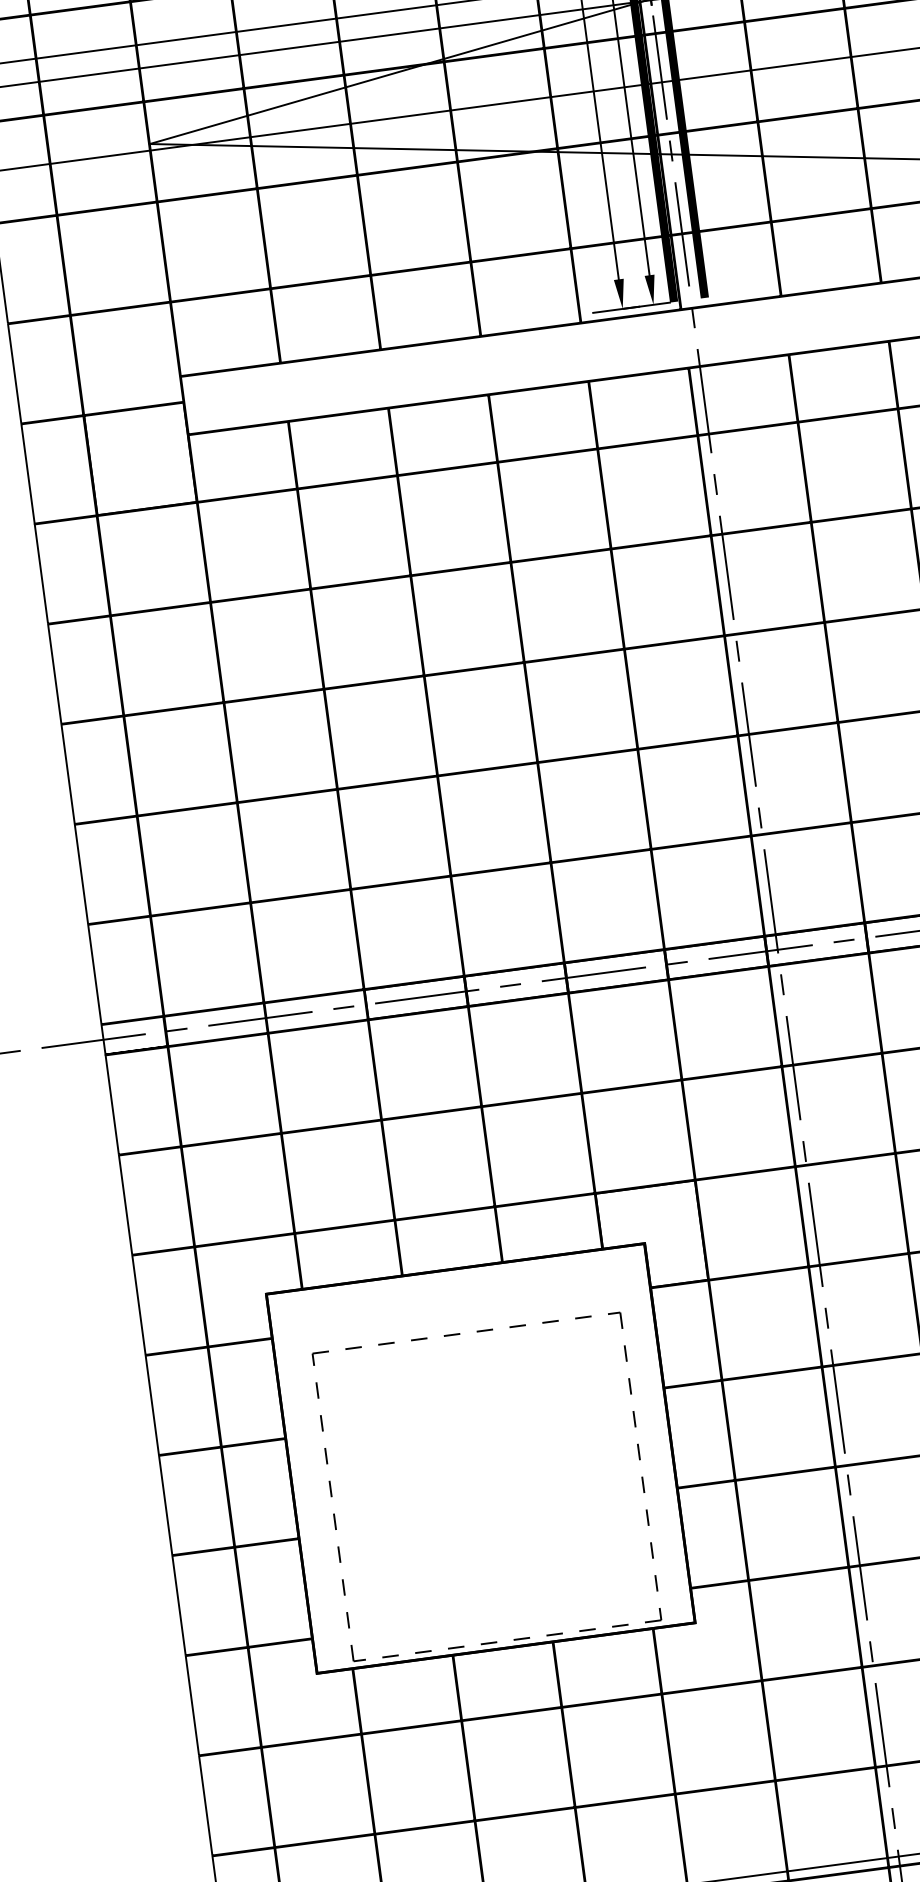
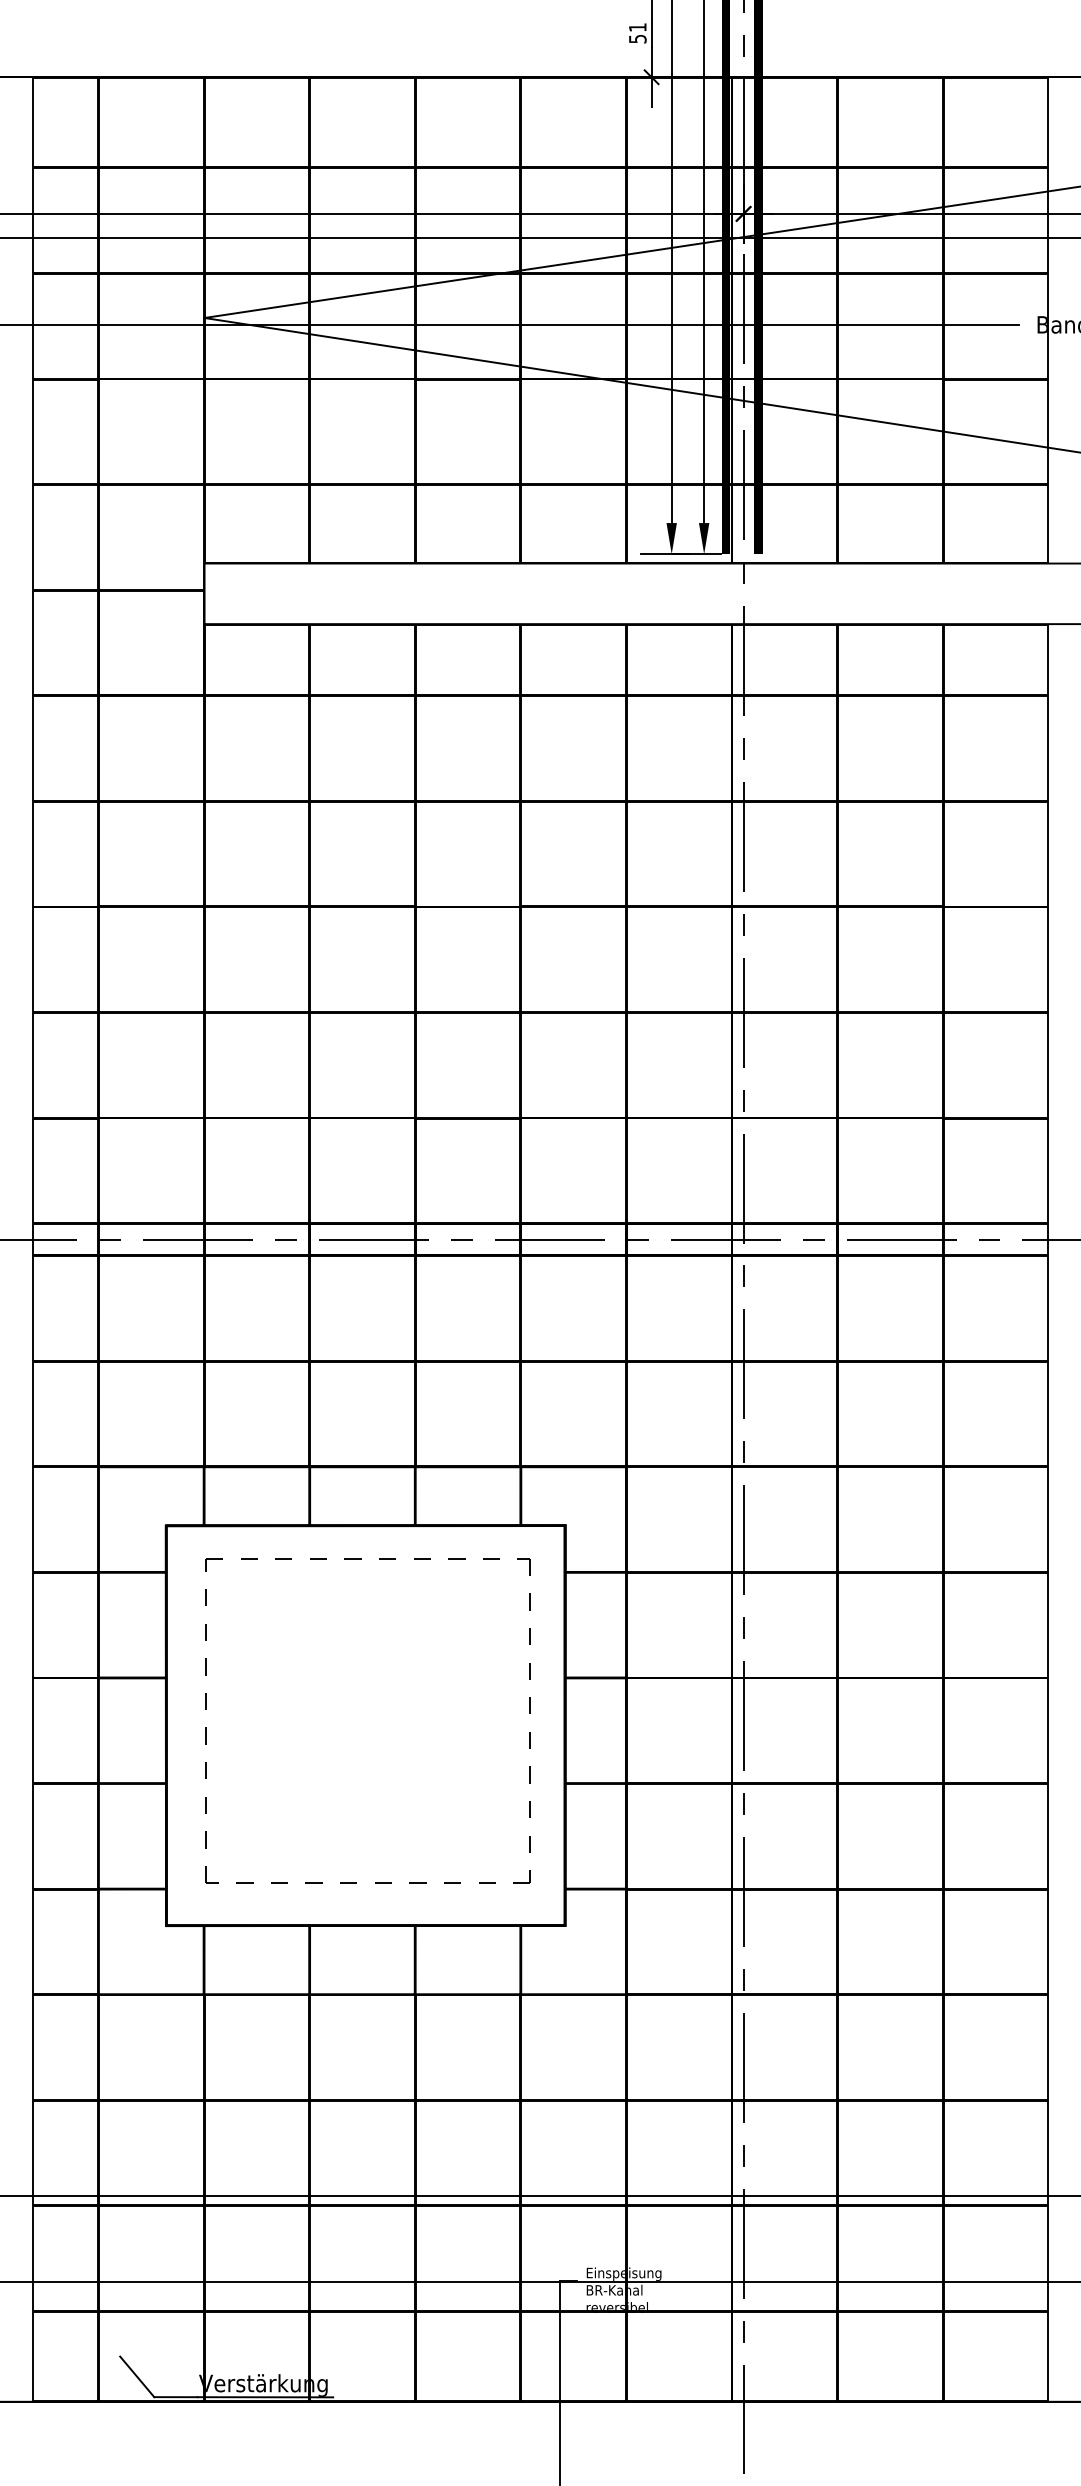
part: (460, 1334) -> (361, 1559), moved

